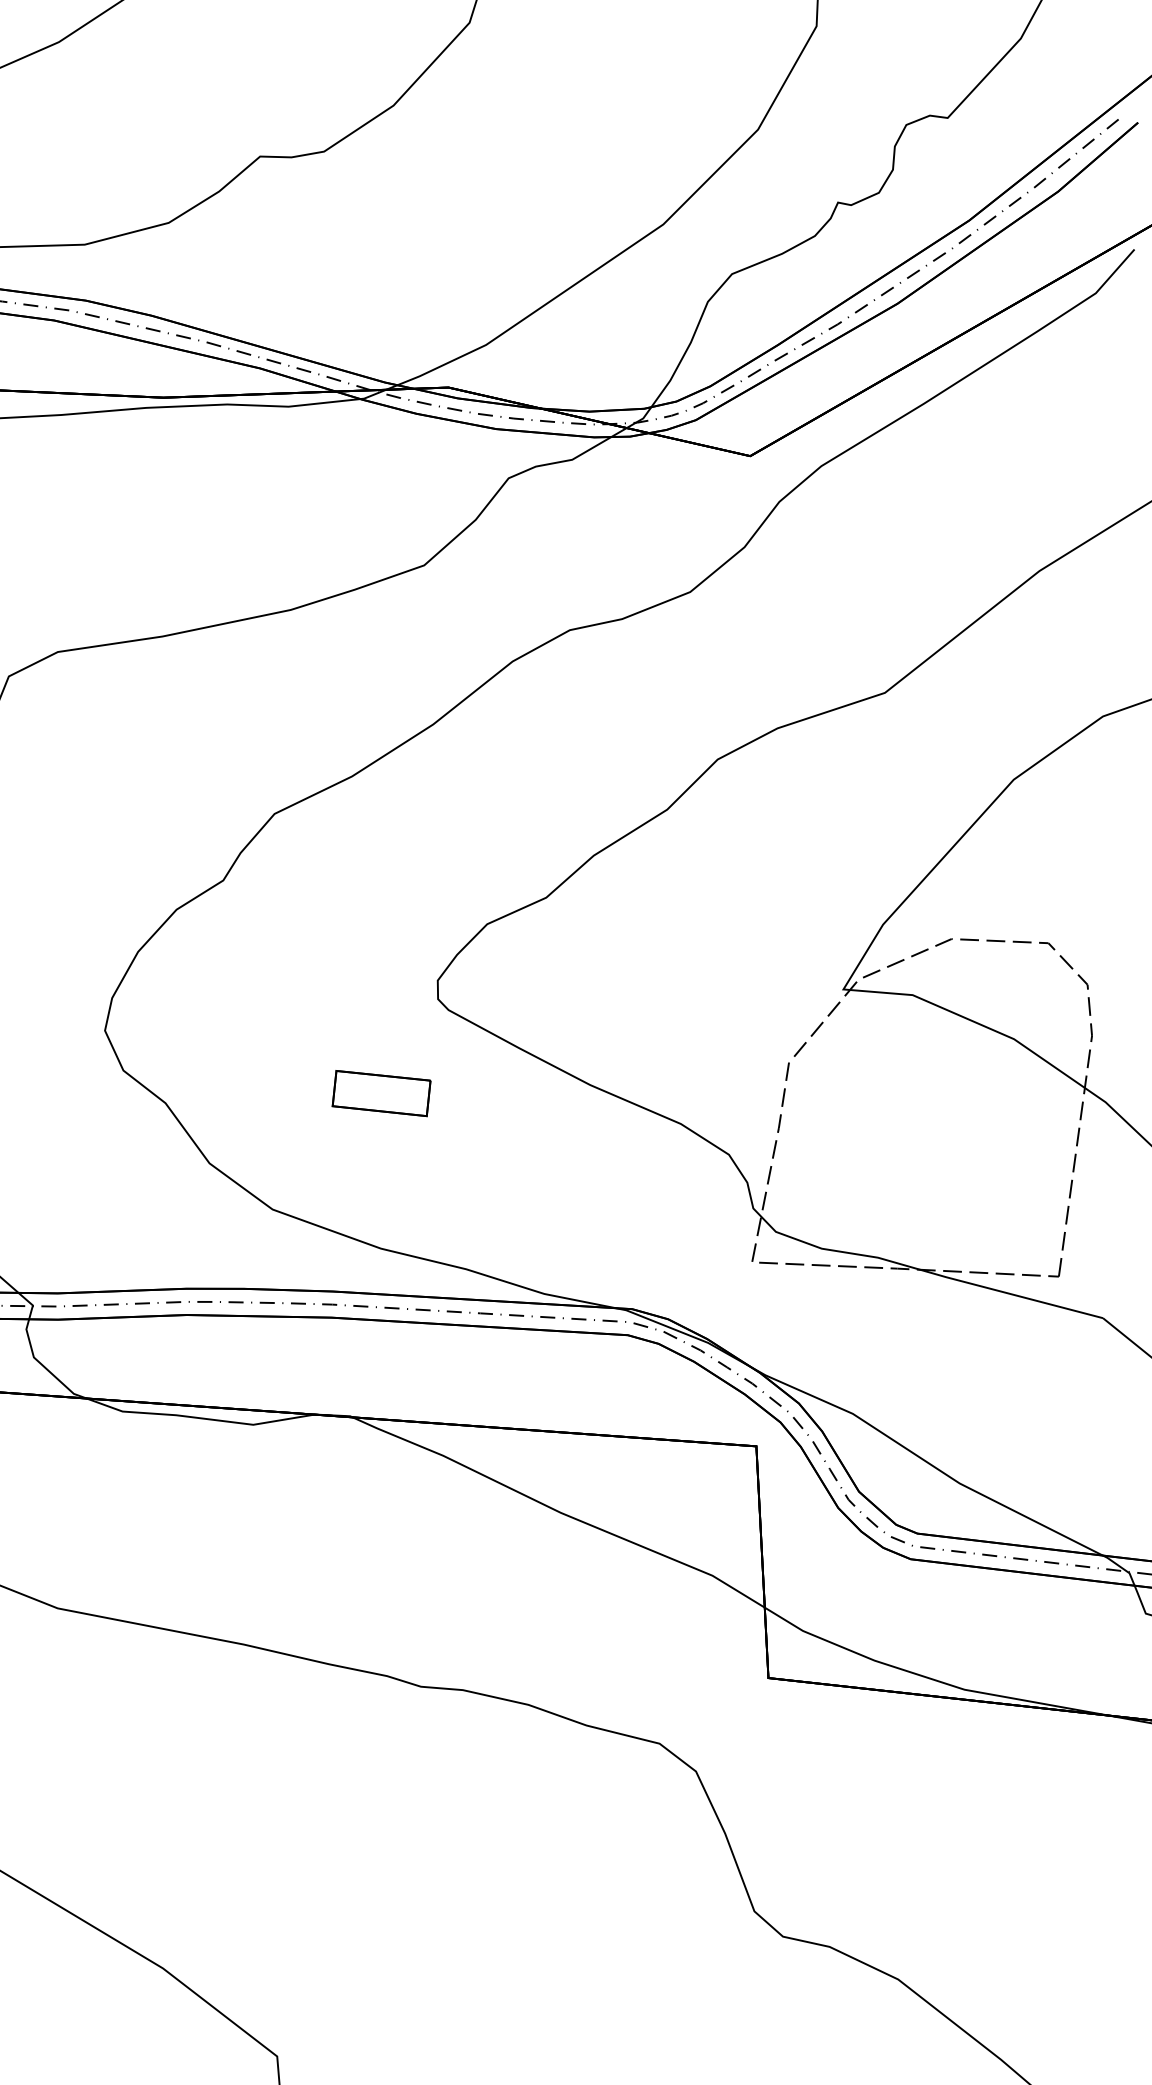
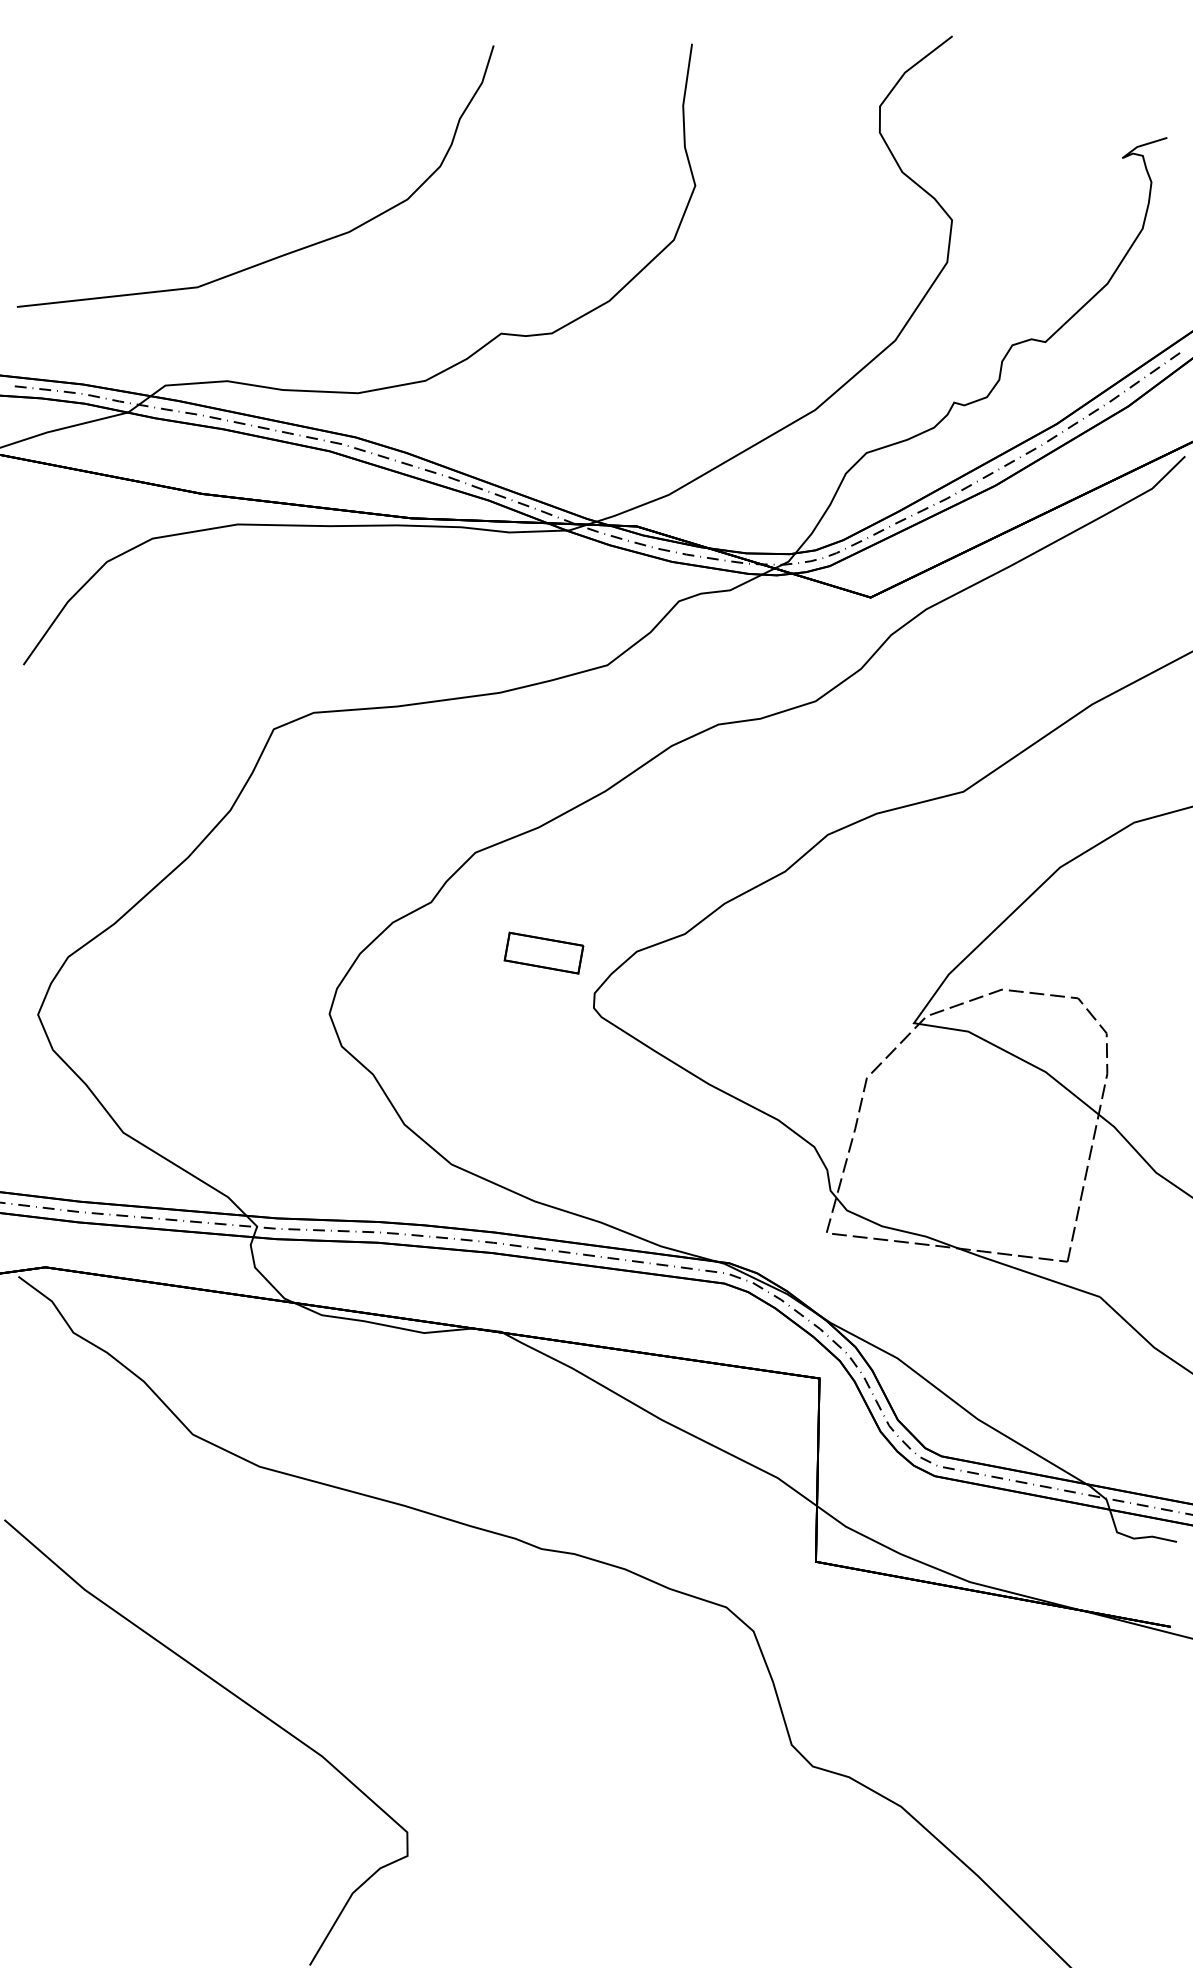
part: (380, 1092) -> (543, 952), moved

